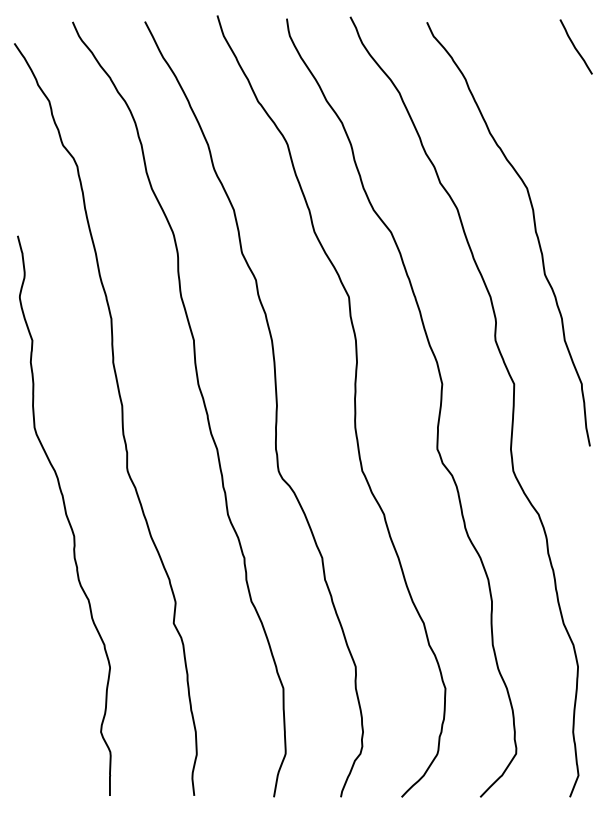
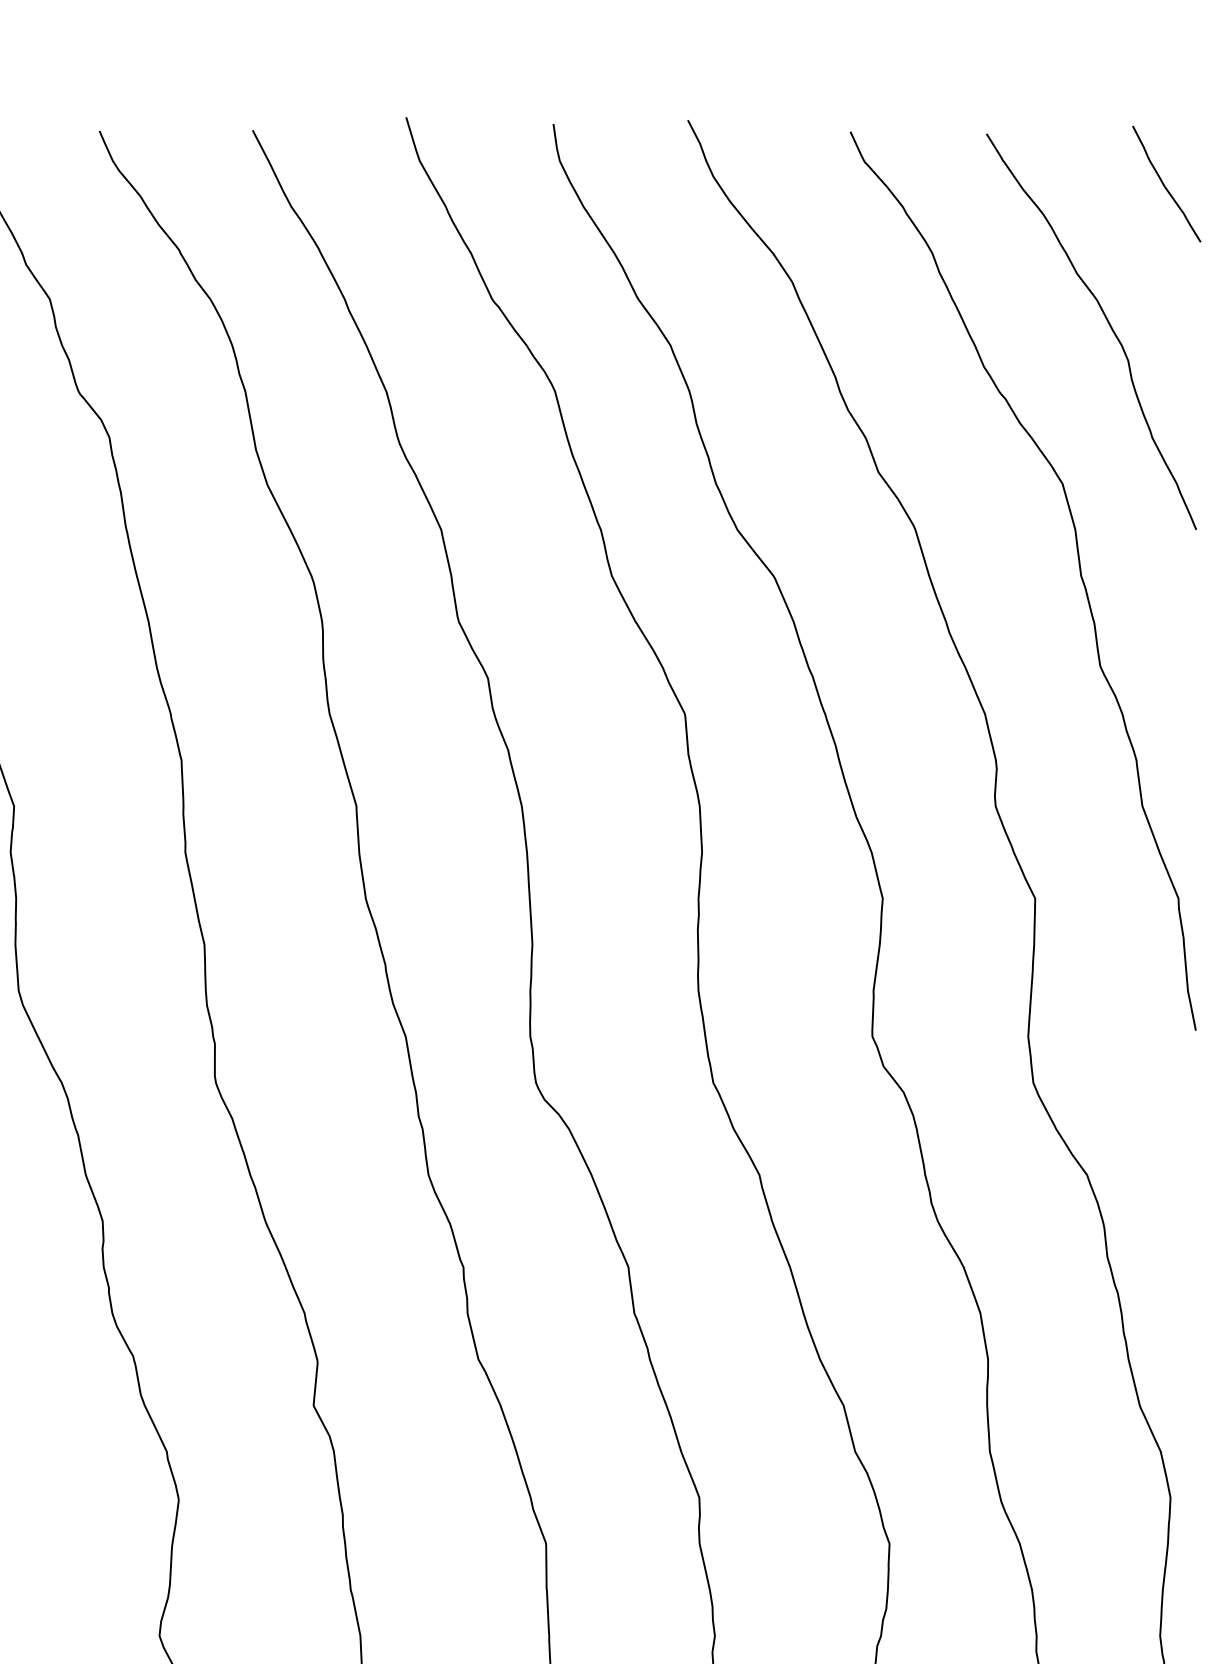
curve: (546, 110) -> (1103, 318), added

